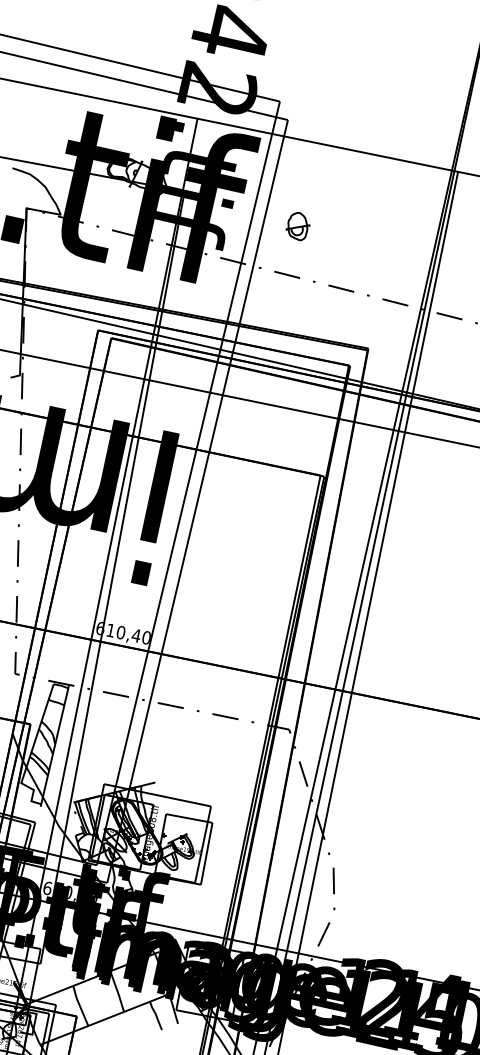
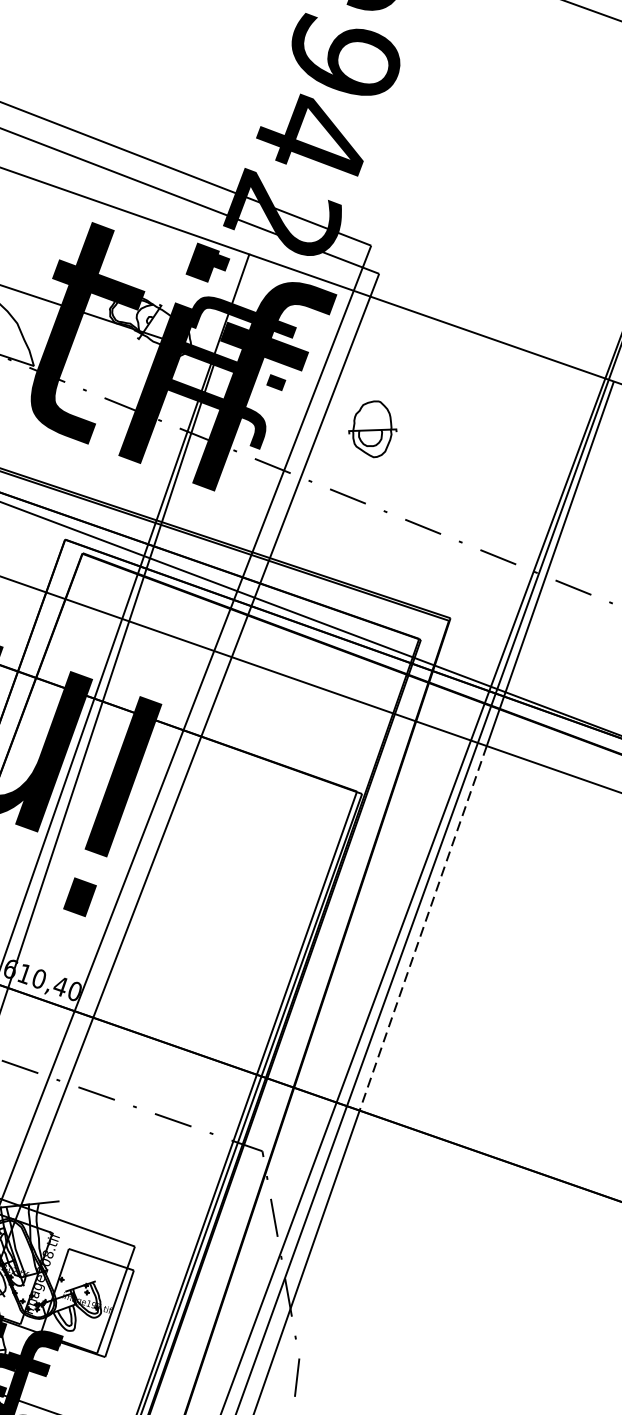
part: (297, 226) -> (372, 428), size x1.4
line: (378, 562) -> (423, 928), solid -> dashed

